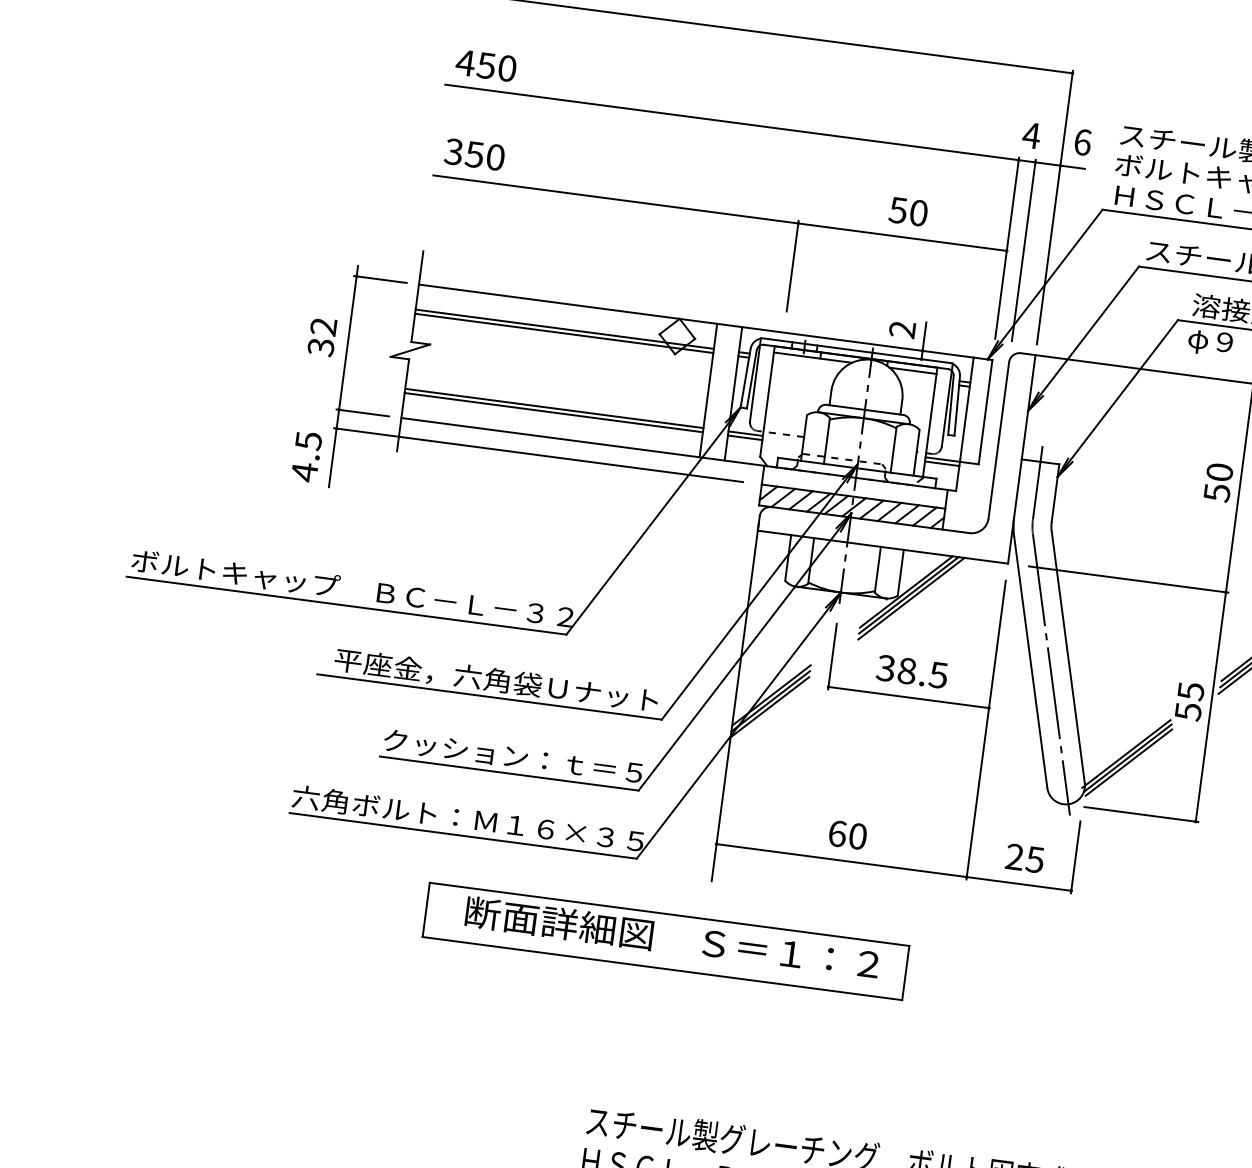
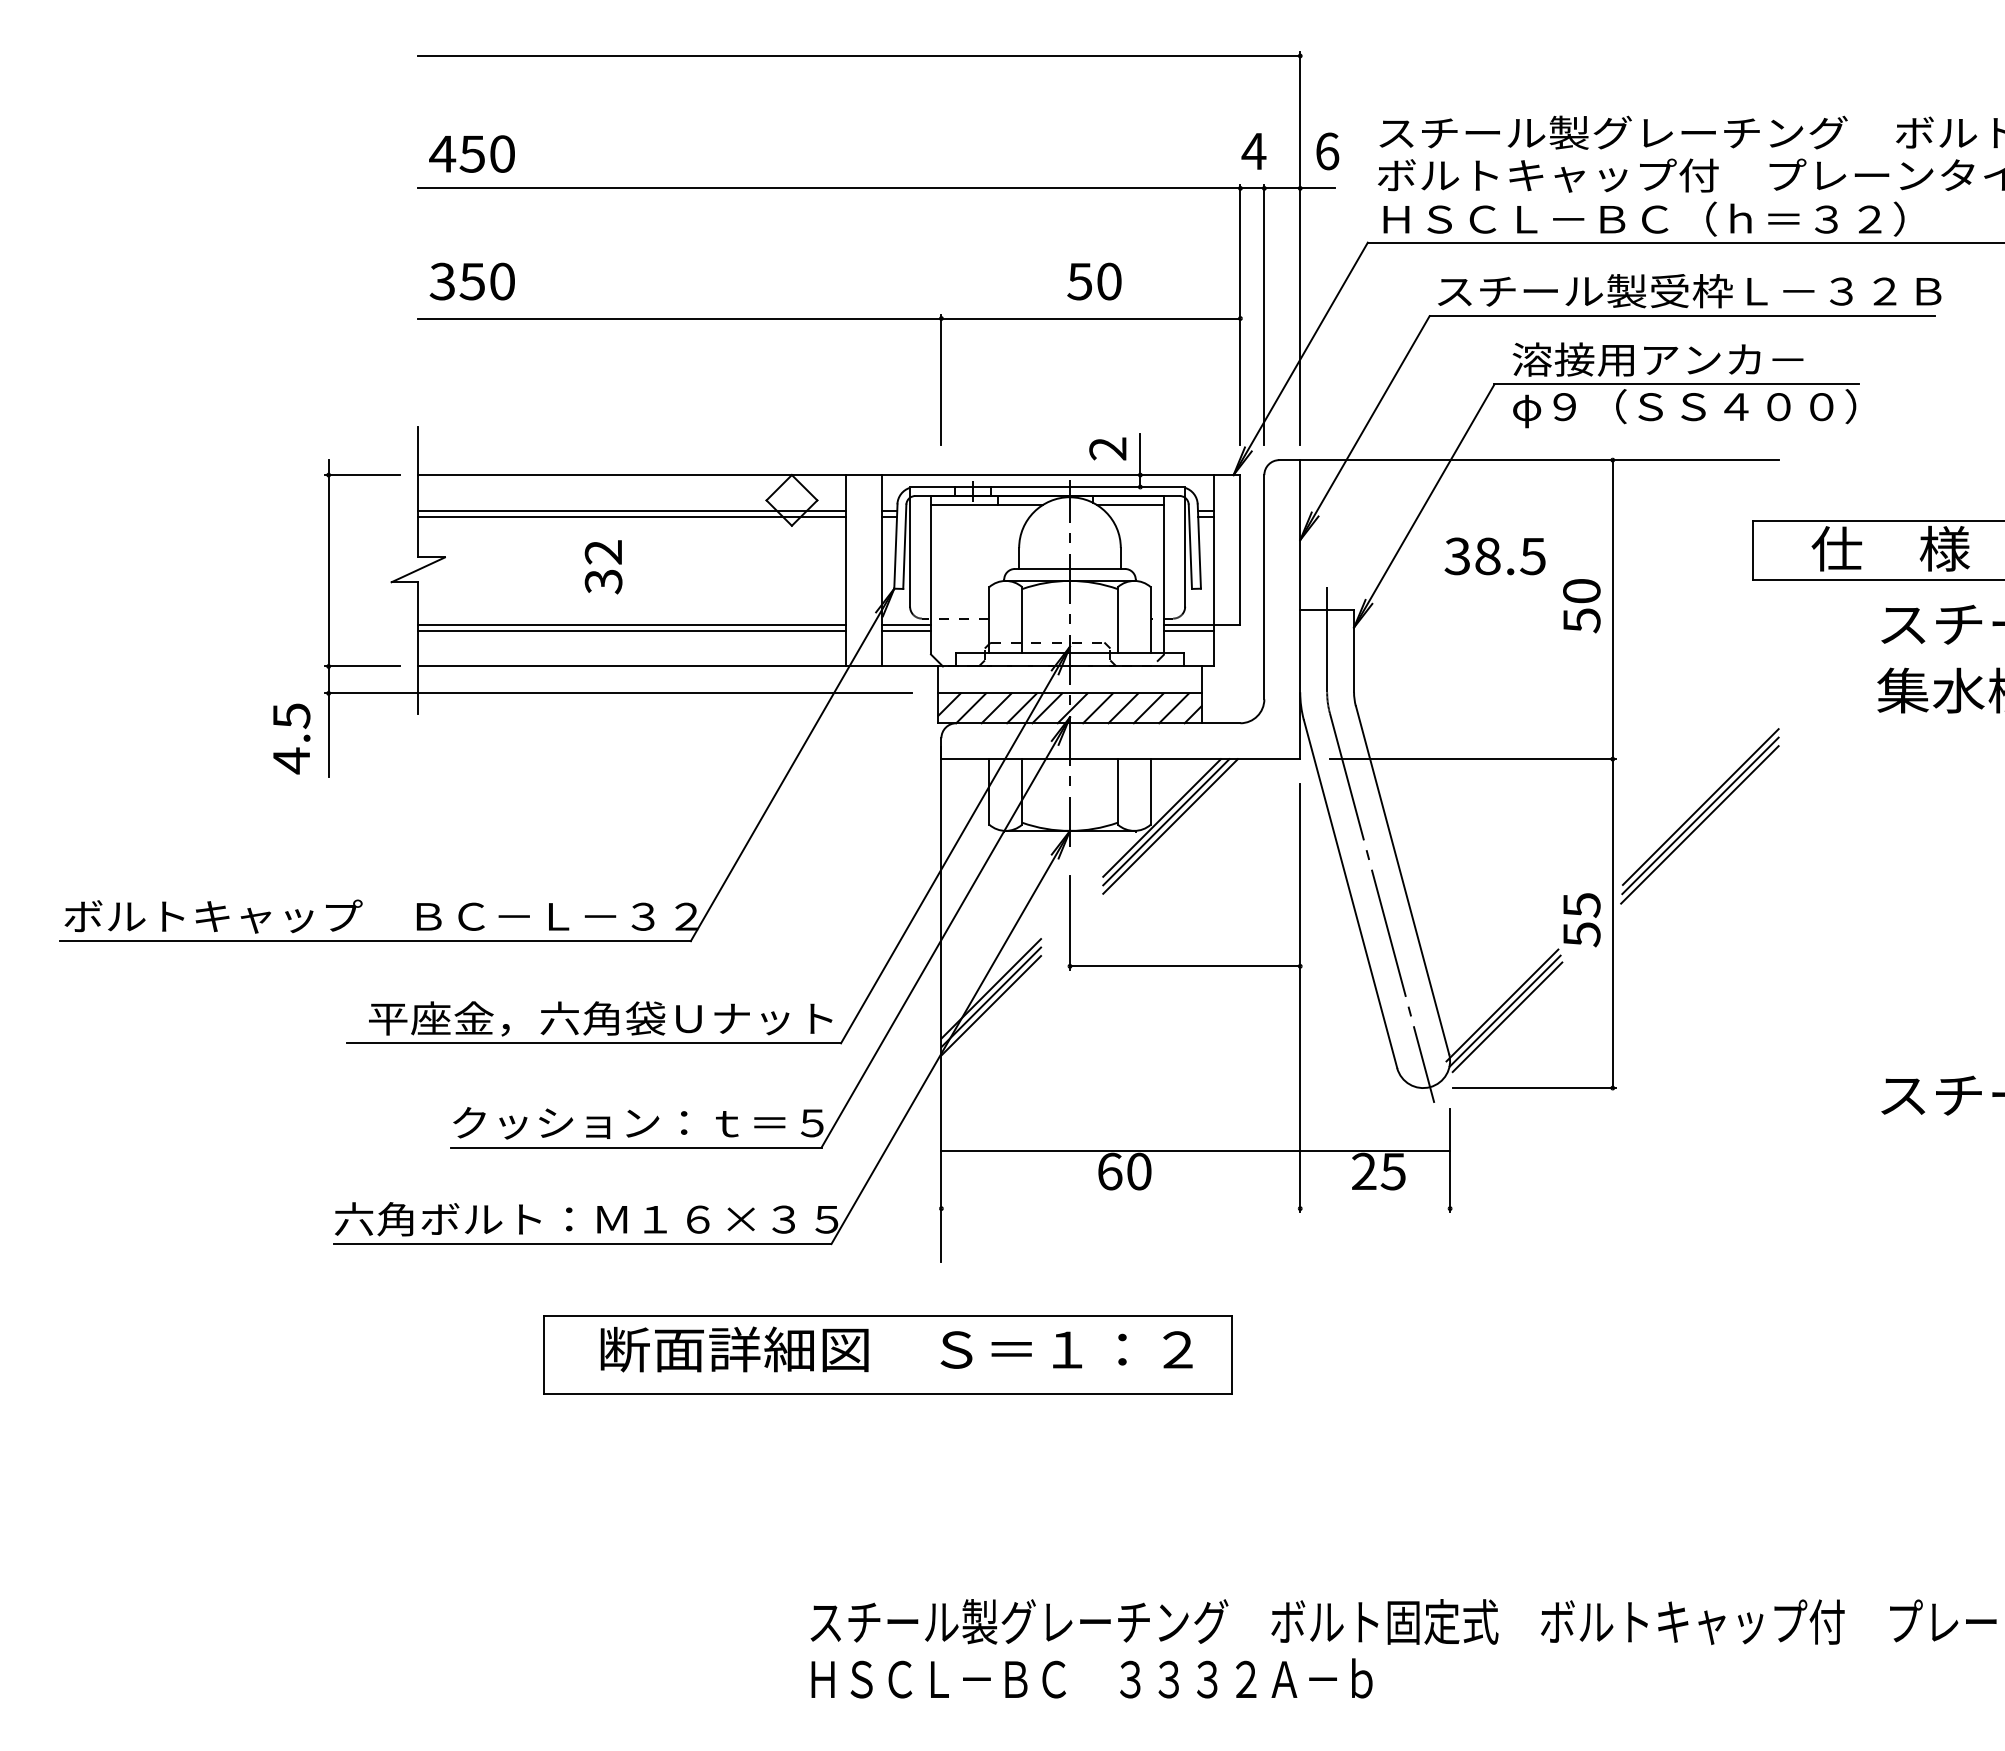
text: (322, 337) -> (603, 567), moved
text: (911, 671) -> (1494, 556), moved
line: (893, 867) -> (1195, 1150), moved

